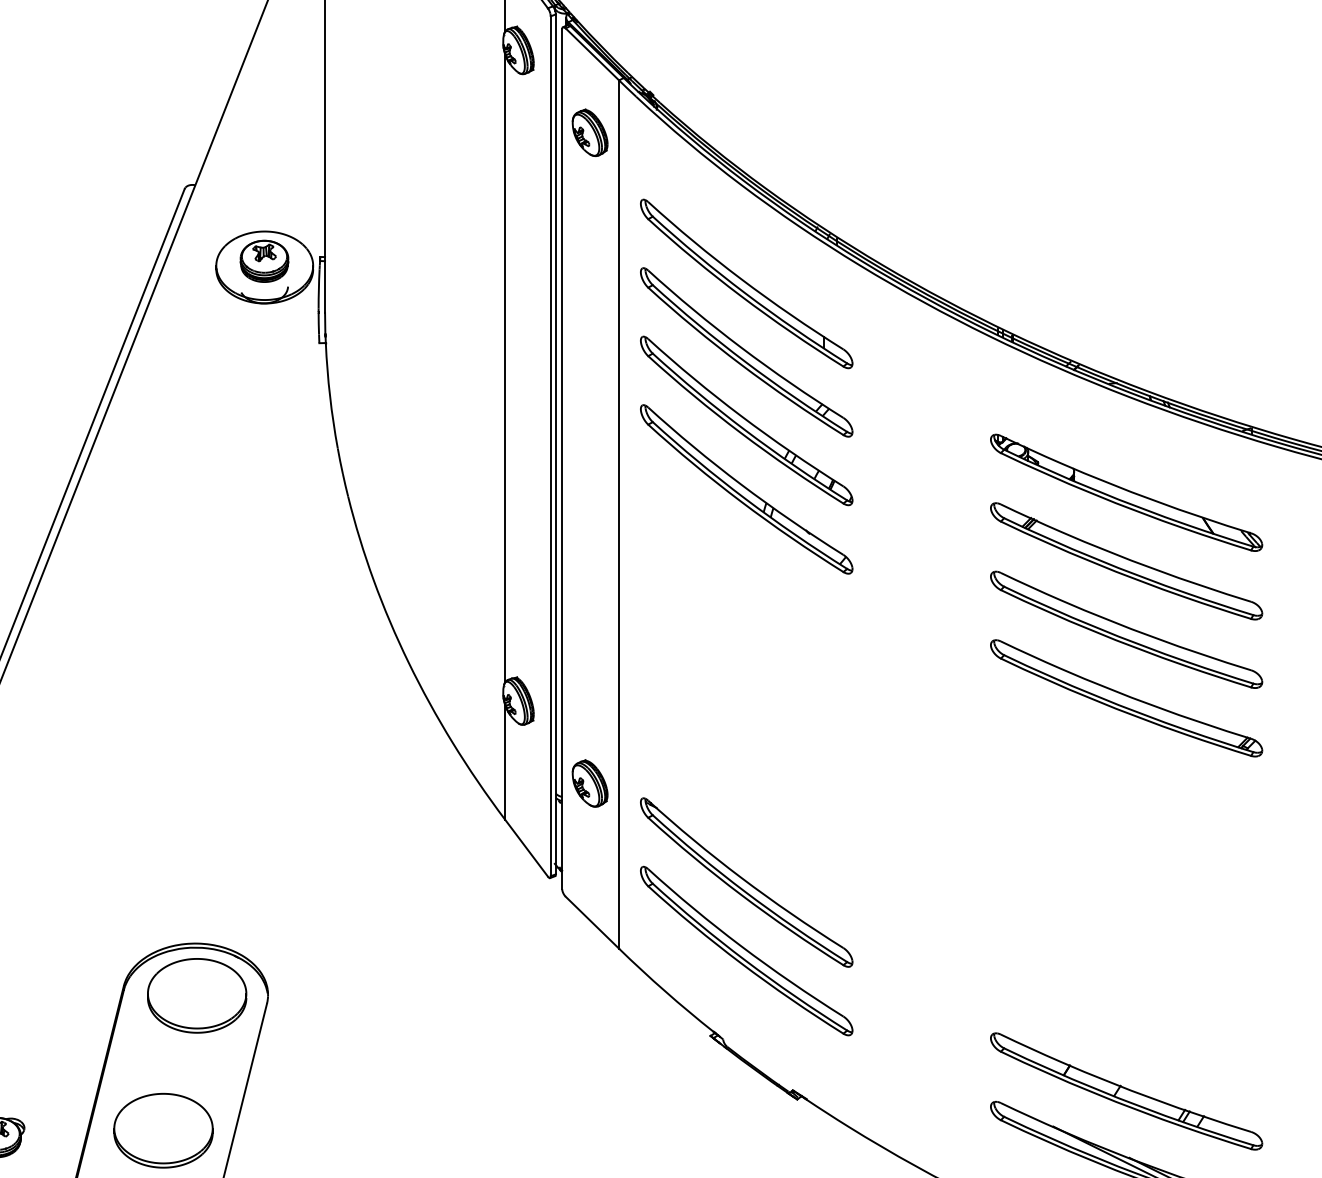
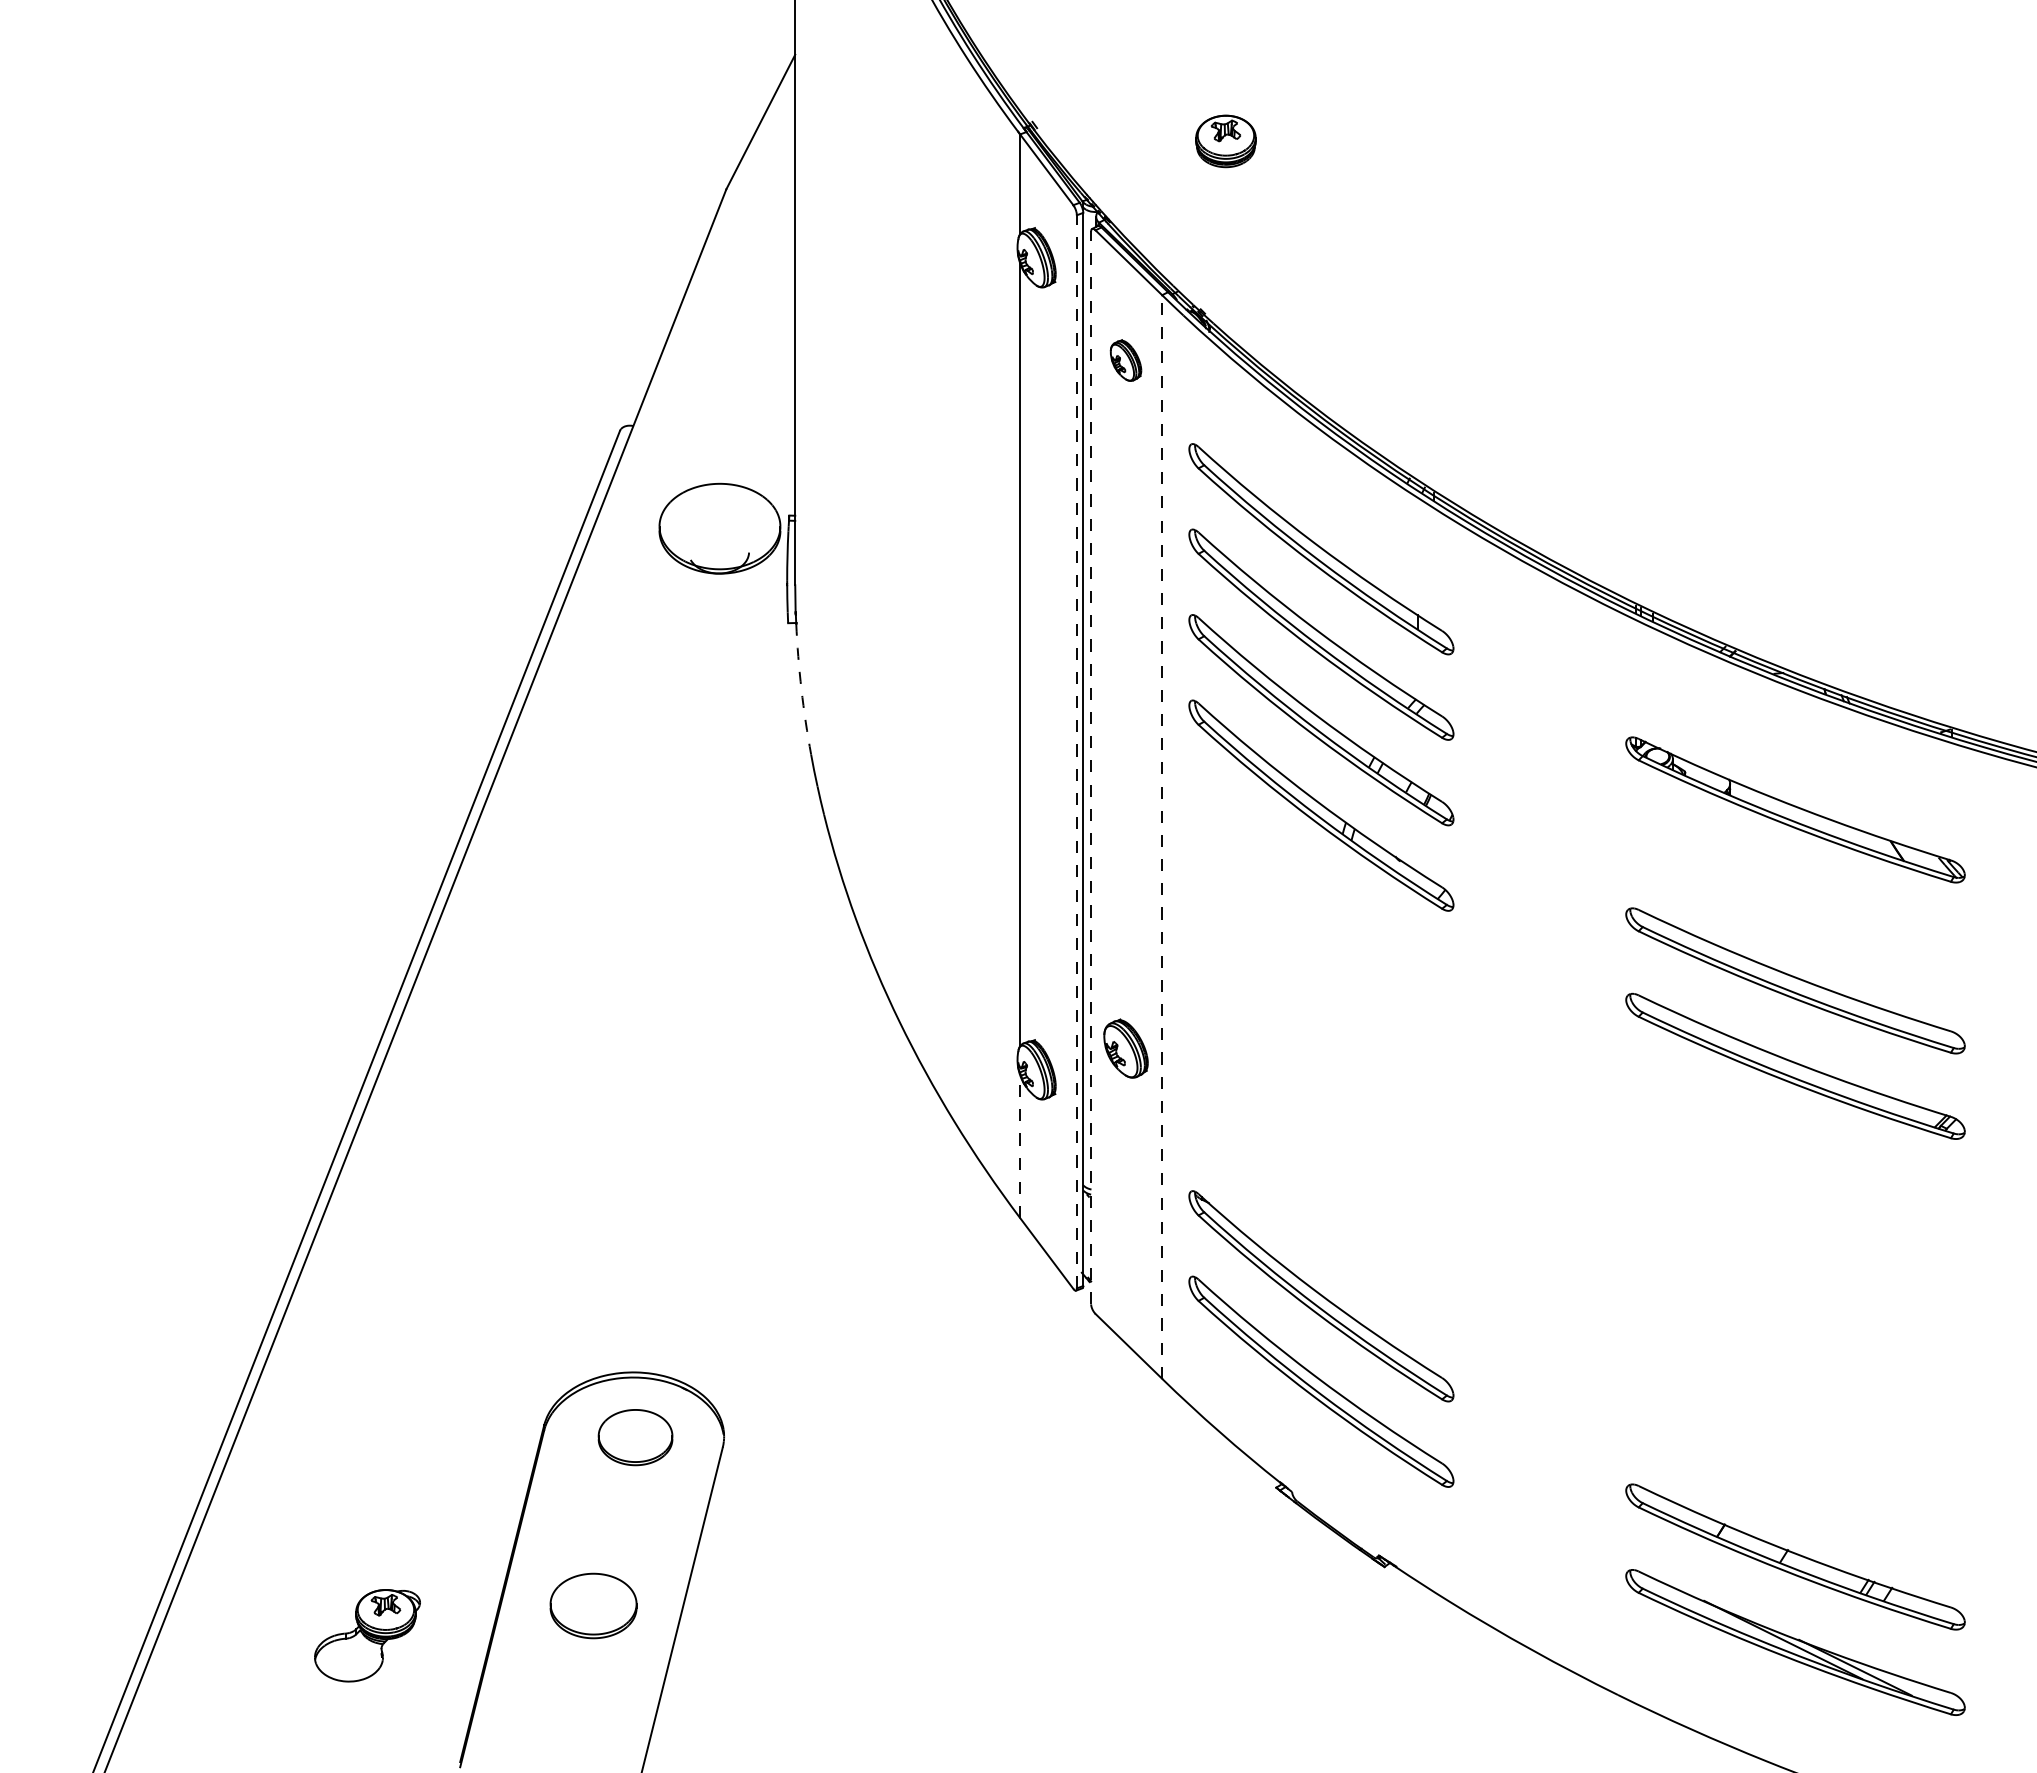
part: (589, 132) -> (1125, 360), size x0.7
part: (264, 260) -> (719, 520), removed
arc: (330, 396) -> (801, 689), solid -> dashed
line: (550, 446) -> (1076, 751), solid -> dashed
line: (562, 458) -> (1091, 767), solid -> dashed
line: (619, 514) -> (1162, 837), solid -> dashed
part: (1126, 561) -> (1795, 895), removed
line: (505, 762) -> (1020, 1146), solid -> dashed
part: (589, 783) -> (1125, 1048), moved
part: (197, 995) -> (635, 1437), size x0.6
part: (163, 1130) -> (593, 1605), size x0.7

